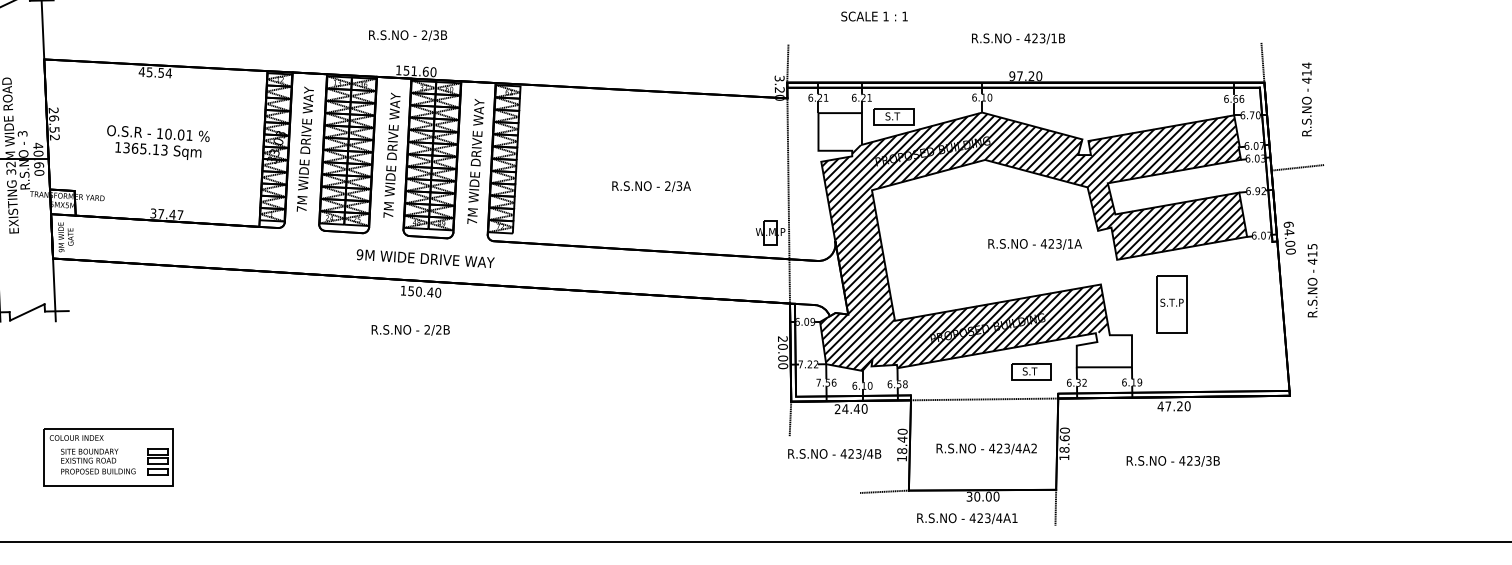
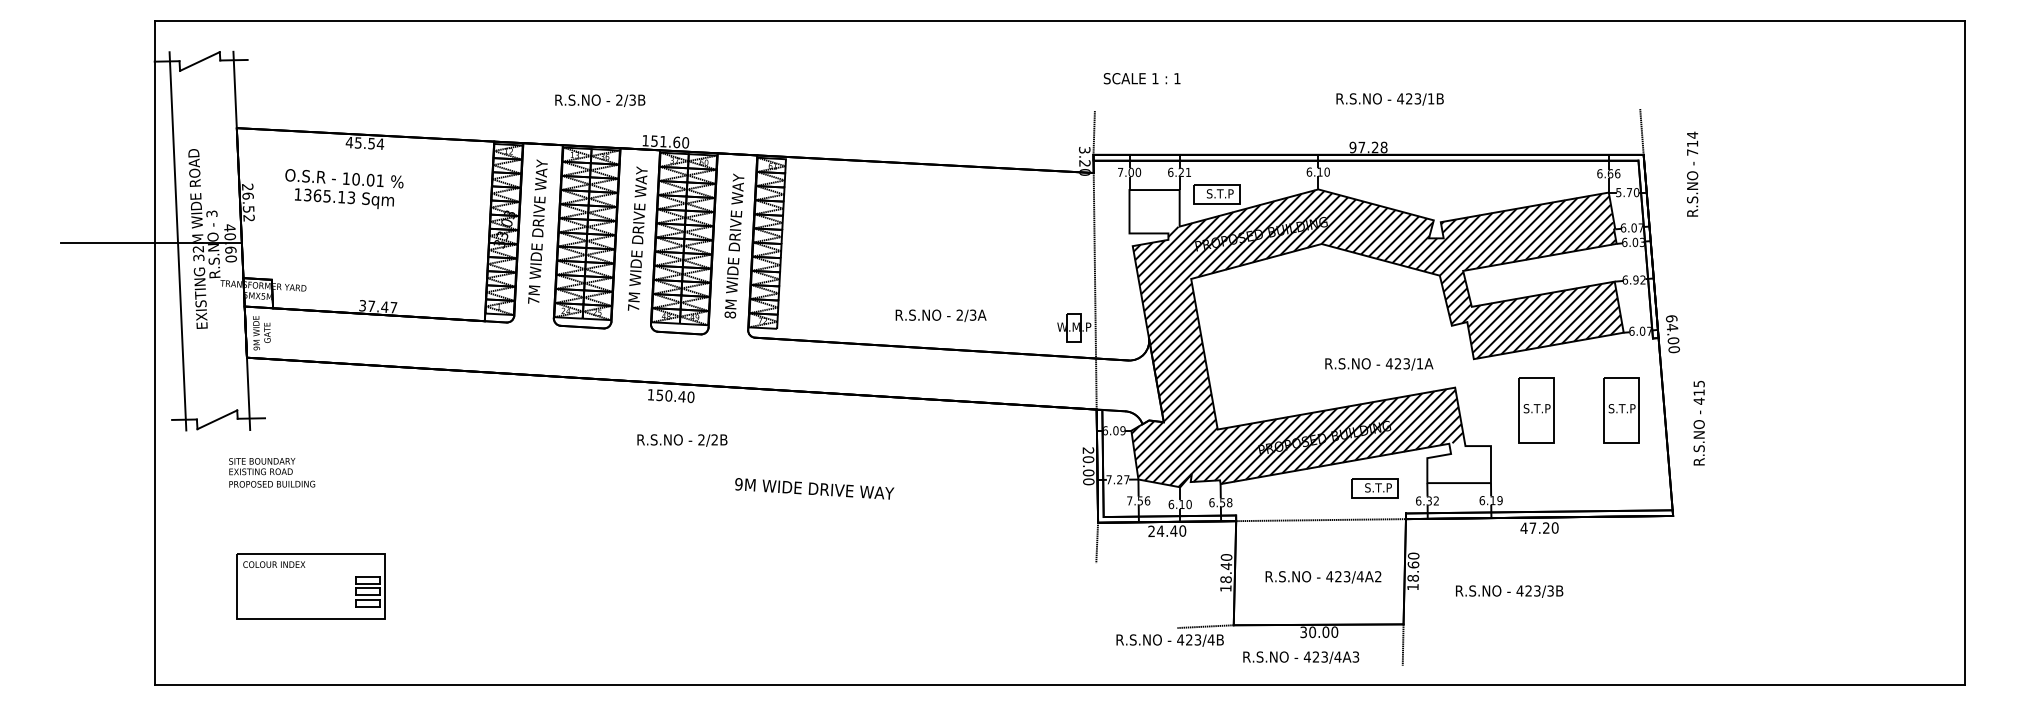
text: (873, 16) -> (1141, 78), moved
text: (408, 35) -> (600, 100), moved
text: (1017, 38) -> (1389, 99), moved
text: (1038, 76) -> (1383, 147), 97.20 -> 97.28
text: (1306, 80) -> (1692, 152), 414 -> 714
text: (818, 97) -> (1129, 172), 6.21 -> 7.00
text: (1242, 115) -> (1618, 192), 6.70 -> 5.70
text: (905, 116) -> (1229, 193), S.T -> S.T.P
text: (158, 142) -> (344, 188), moved
line: (1297, 167) -> (1681, 252), removed
text: (651, 186) -> (940, 315), moved
text: (472, 221) -> (730, 314), 7M -> 8M
text: (1035, 244) -> (1379, 364), moved
text: (425, 258) -> (814, 488), moved
text: (1311, 280) -> (1698, 422), moved
part: (1245, 304) -> (1621, 410), added
text: (410, 330) -> (682, 440), moved
text: (815, 364) -> (1126, 479), 7.22 -> 7.27
text: (1042, 371) -> (1387, 487), S.T -> S.T.P
text: (834, 454) -> (1169, 640), moved
text: (98, 461) -> (272, 472), moved
text: (1173, 461) -> (1509, 591), moved
text: (1014, 517) -> (1355, 656), 423/4A1 -> 423/4A3

